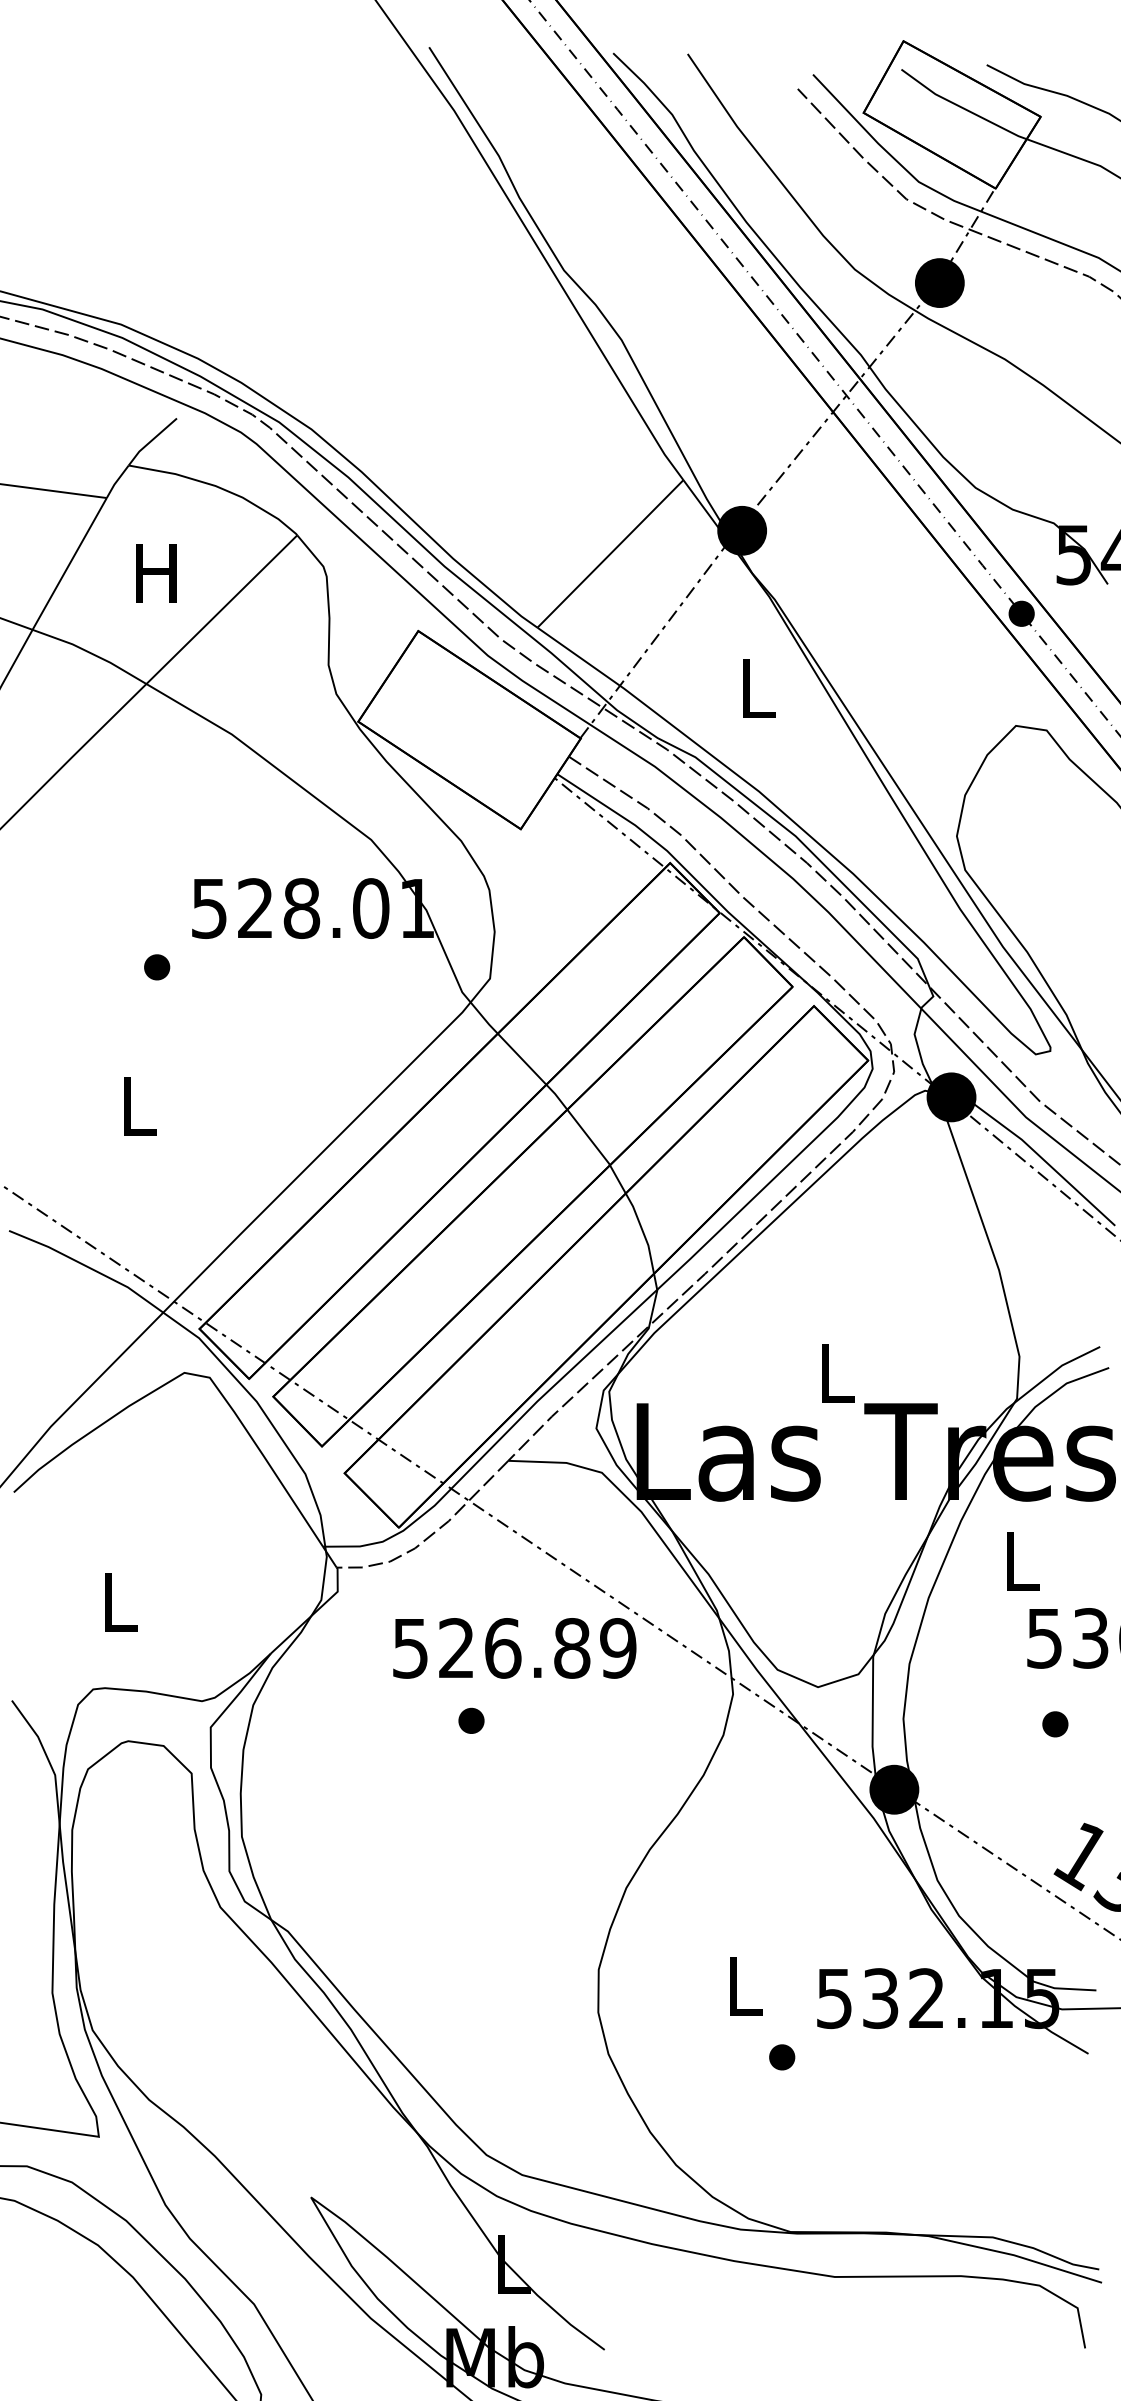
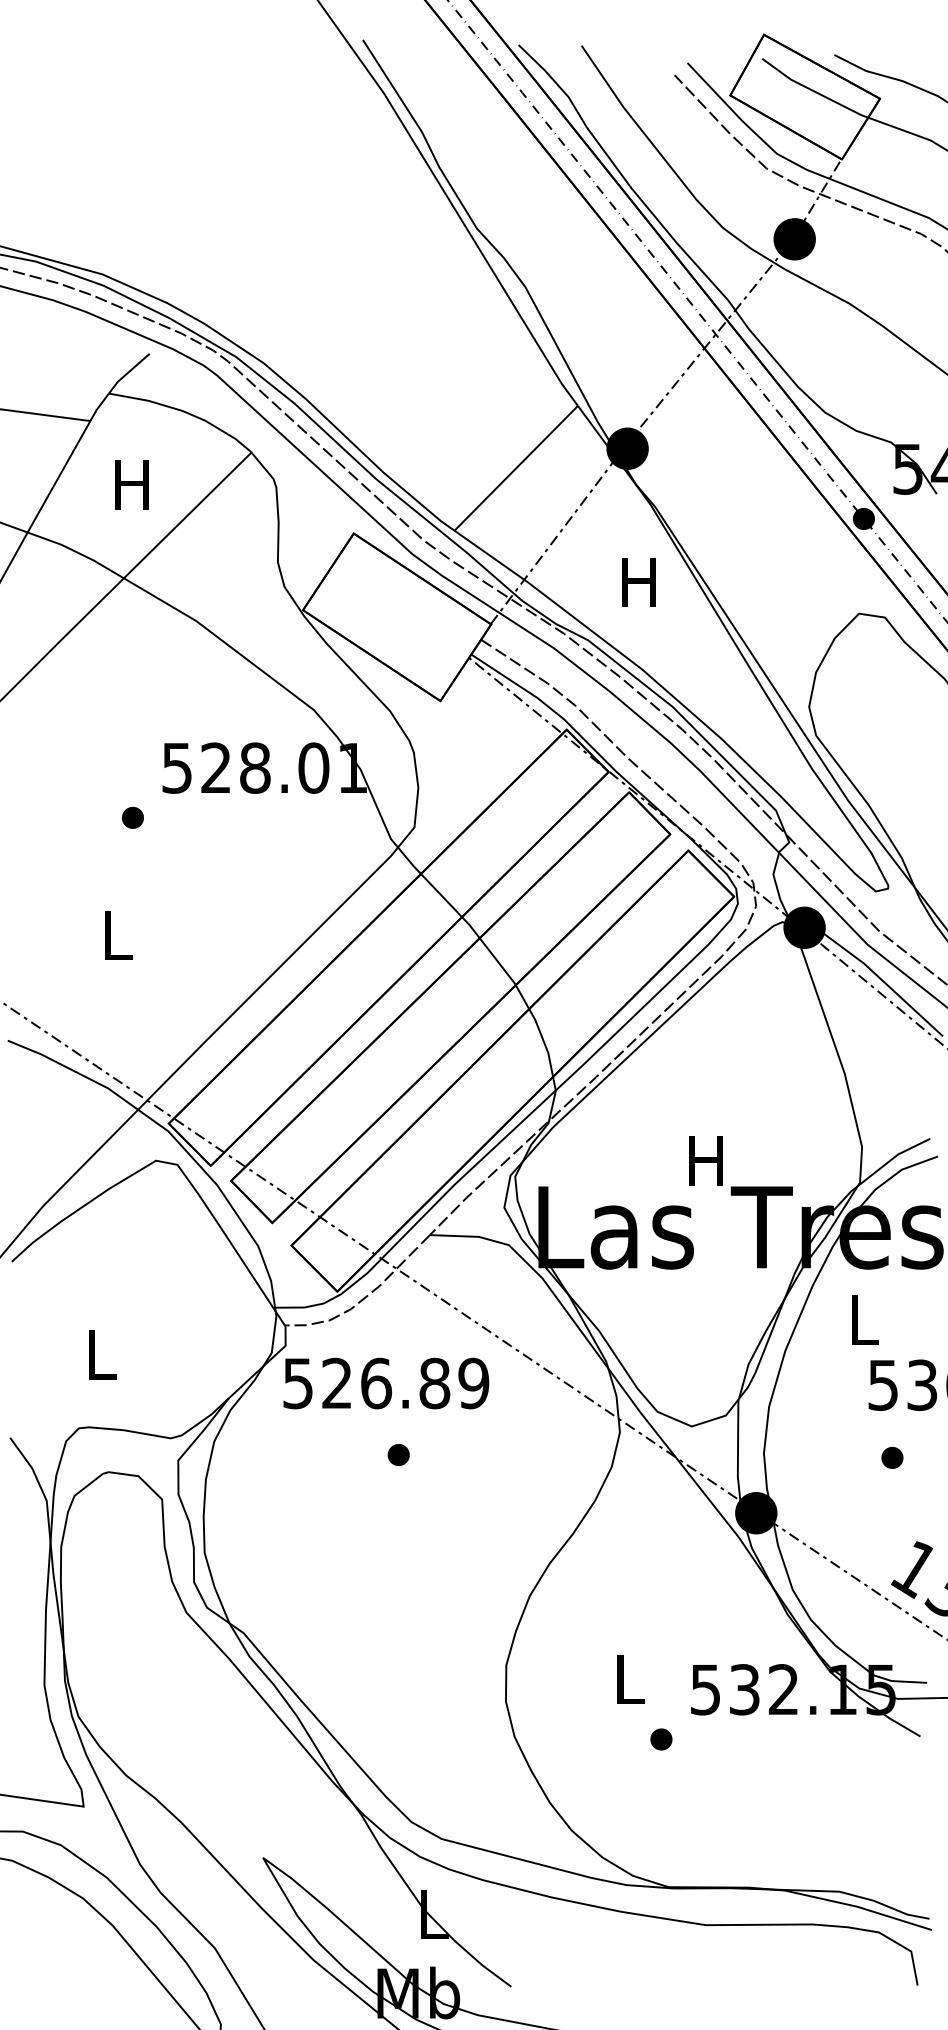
text: (755, 688) -> (638, 582), L -> H
text: (834, 1373) -> (705, 1161), L -> H
text: (514, 1648) -> (386, 1383), moved

